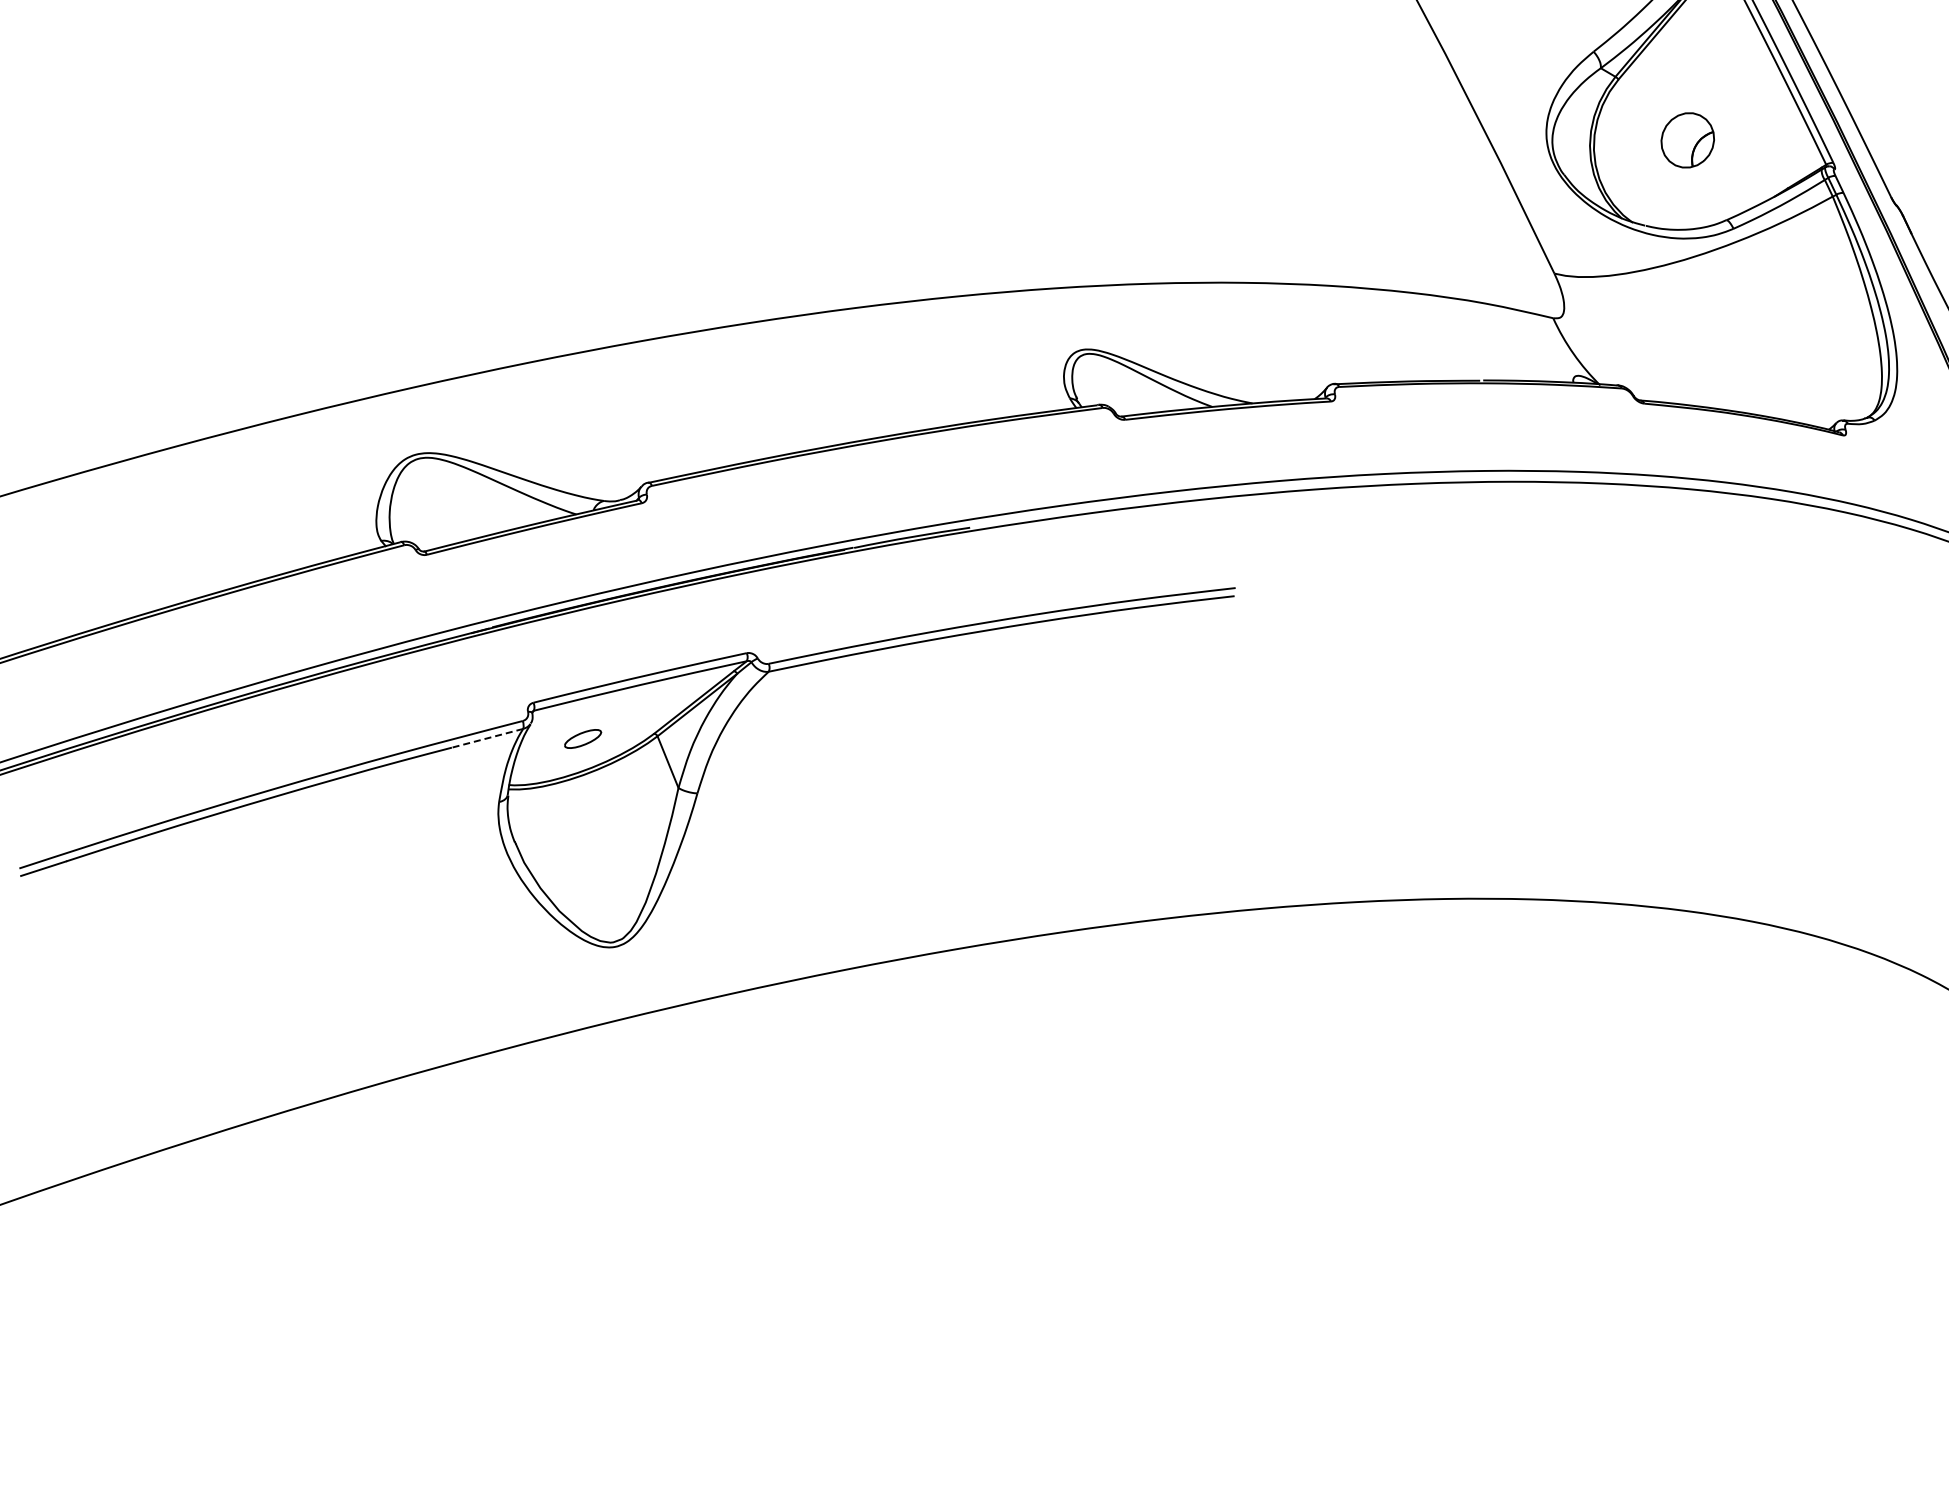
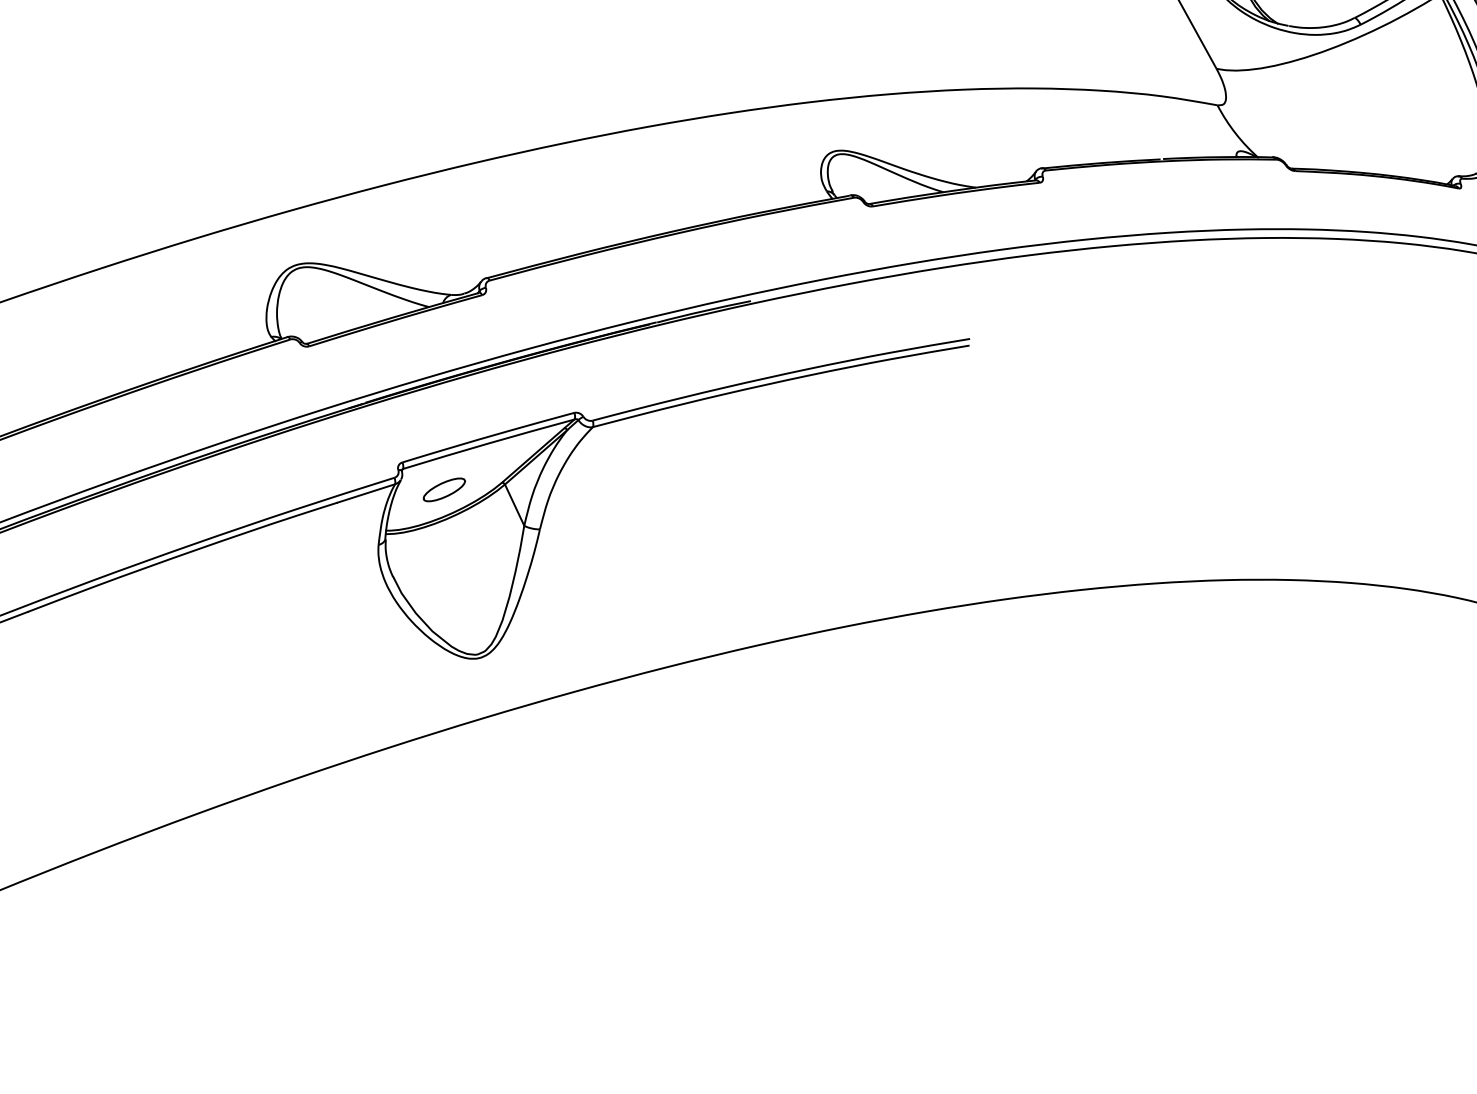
line: (487, 738) -> (366, 493), dashed -> solid
part: (582, 738) -> (443, 489), size x1.43

